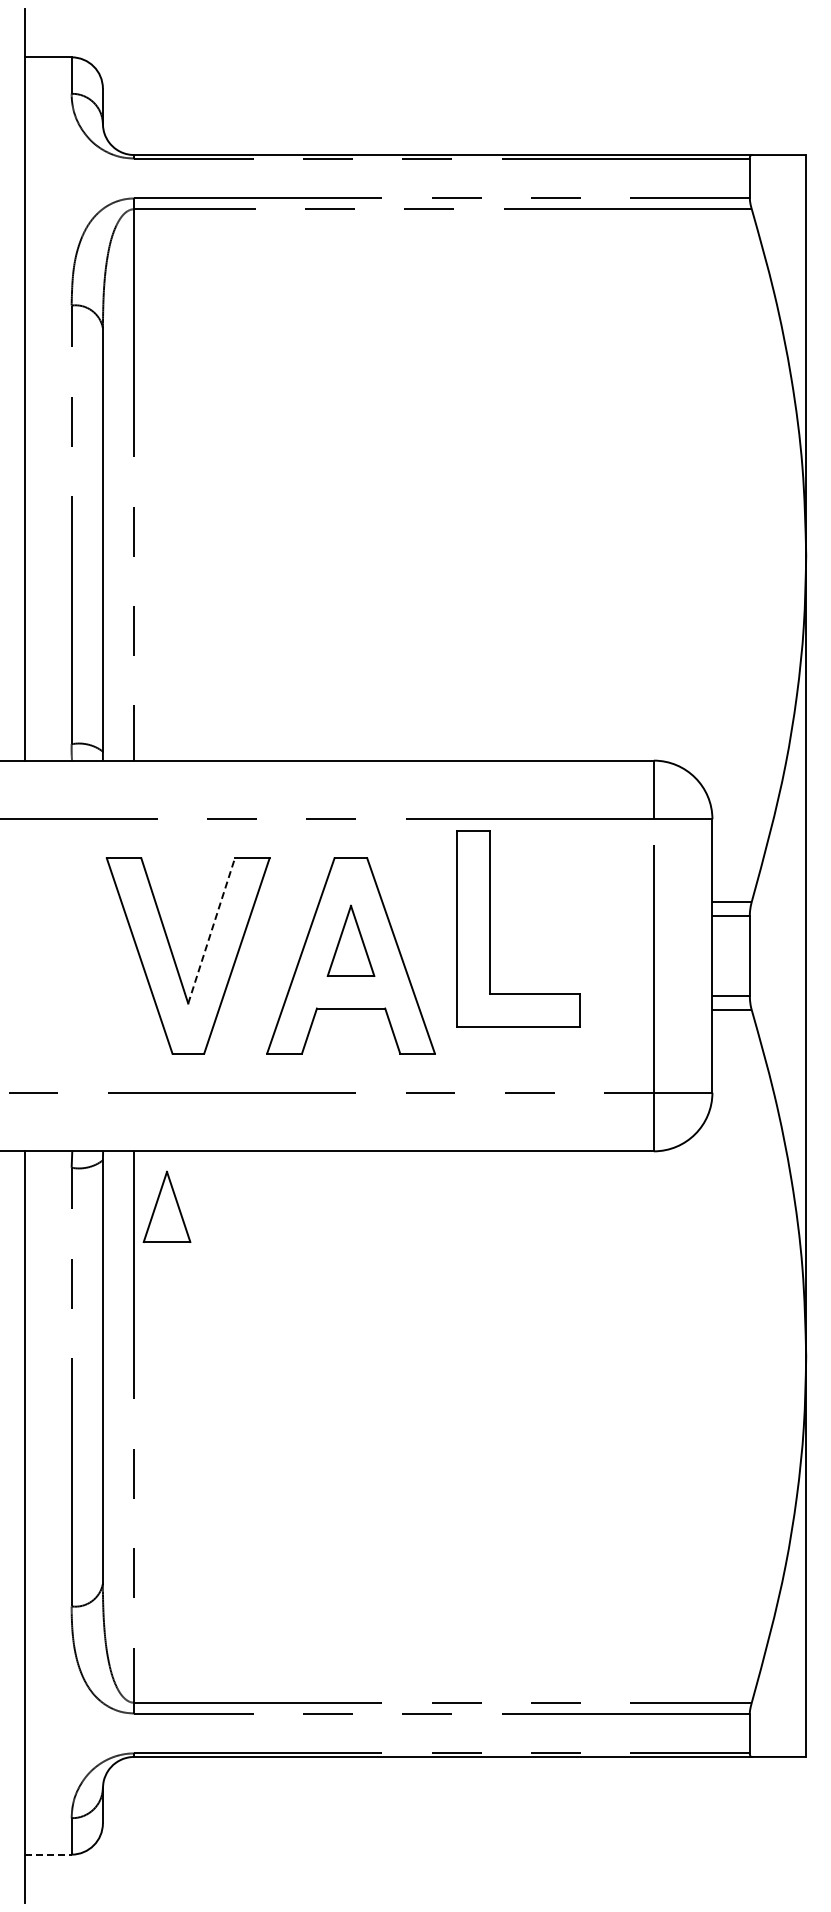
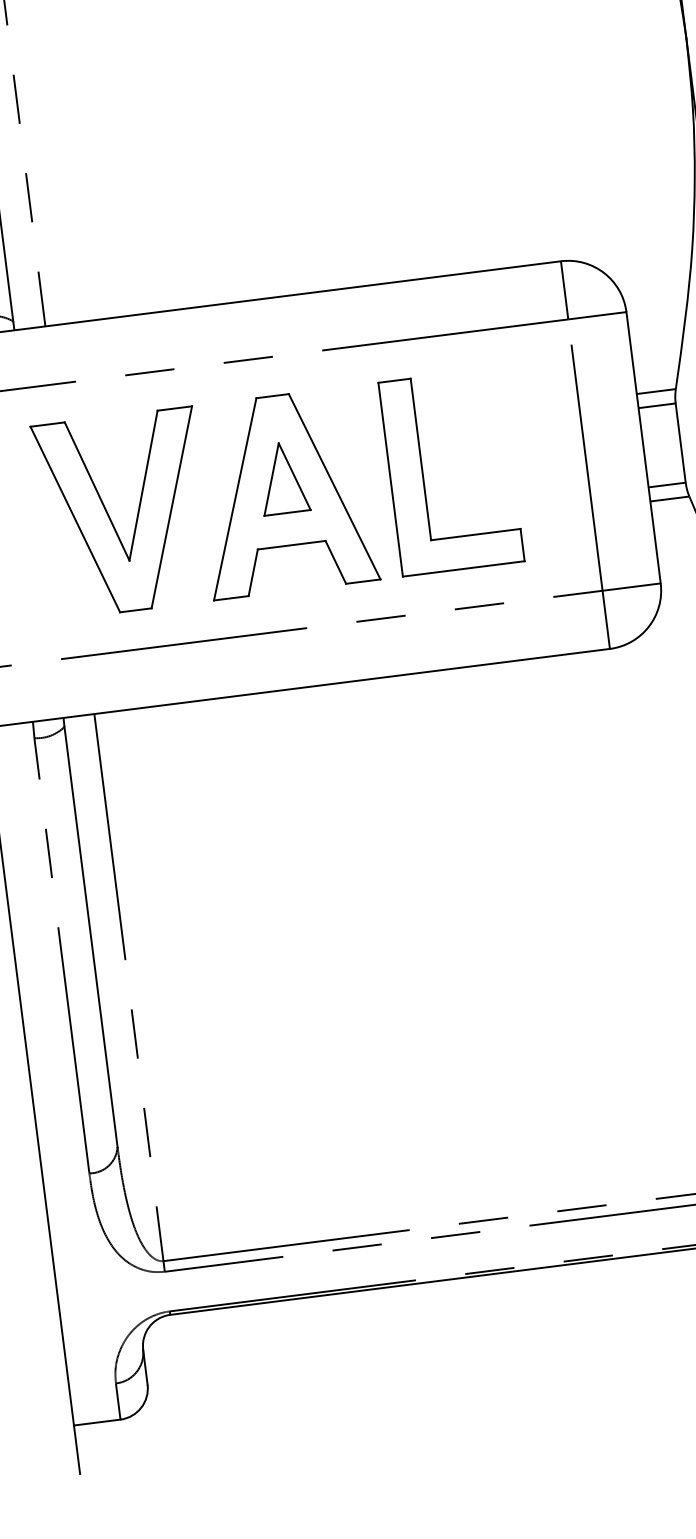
part: (490, 928) -> (423, 475), moved
line: (211, 930) -> (143, 485), dashed -> solid
part: (166, 1206) -> (133, 764), removed
line: (48, 1854) -> (97, 1422), dashed -> solid

